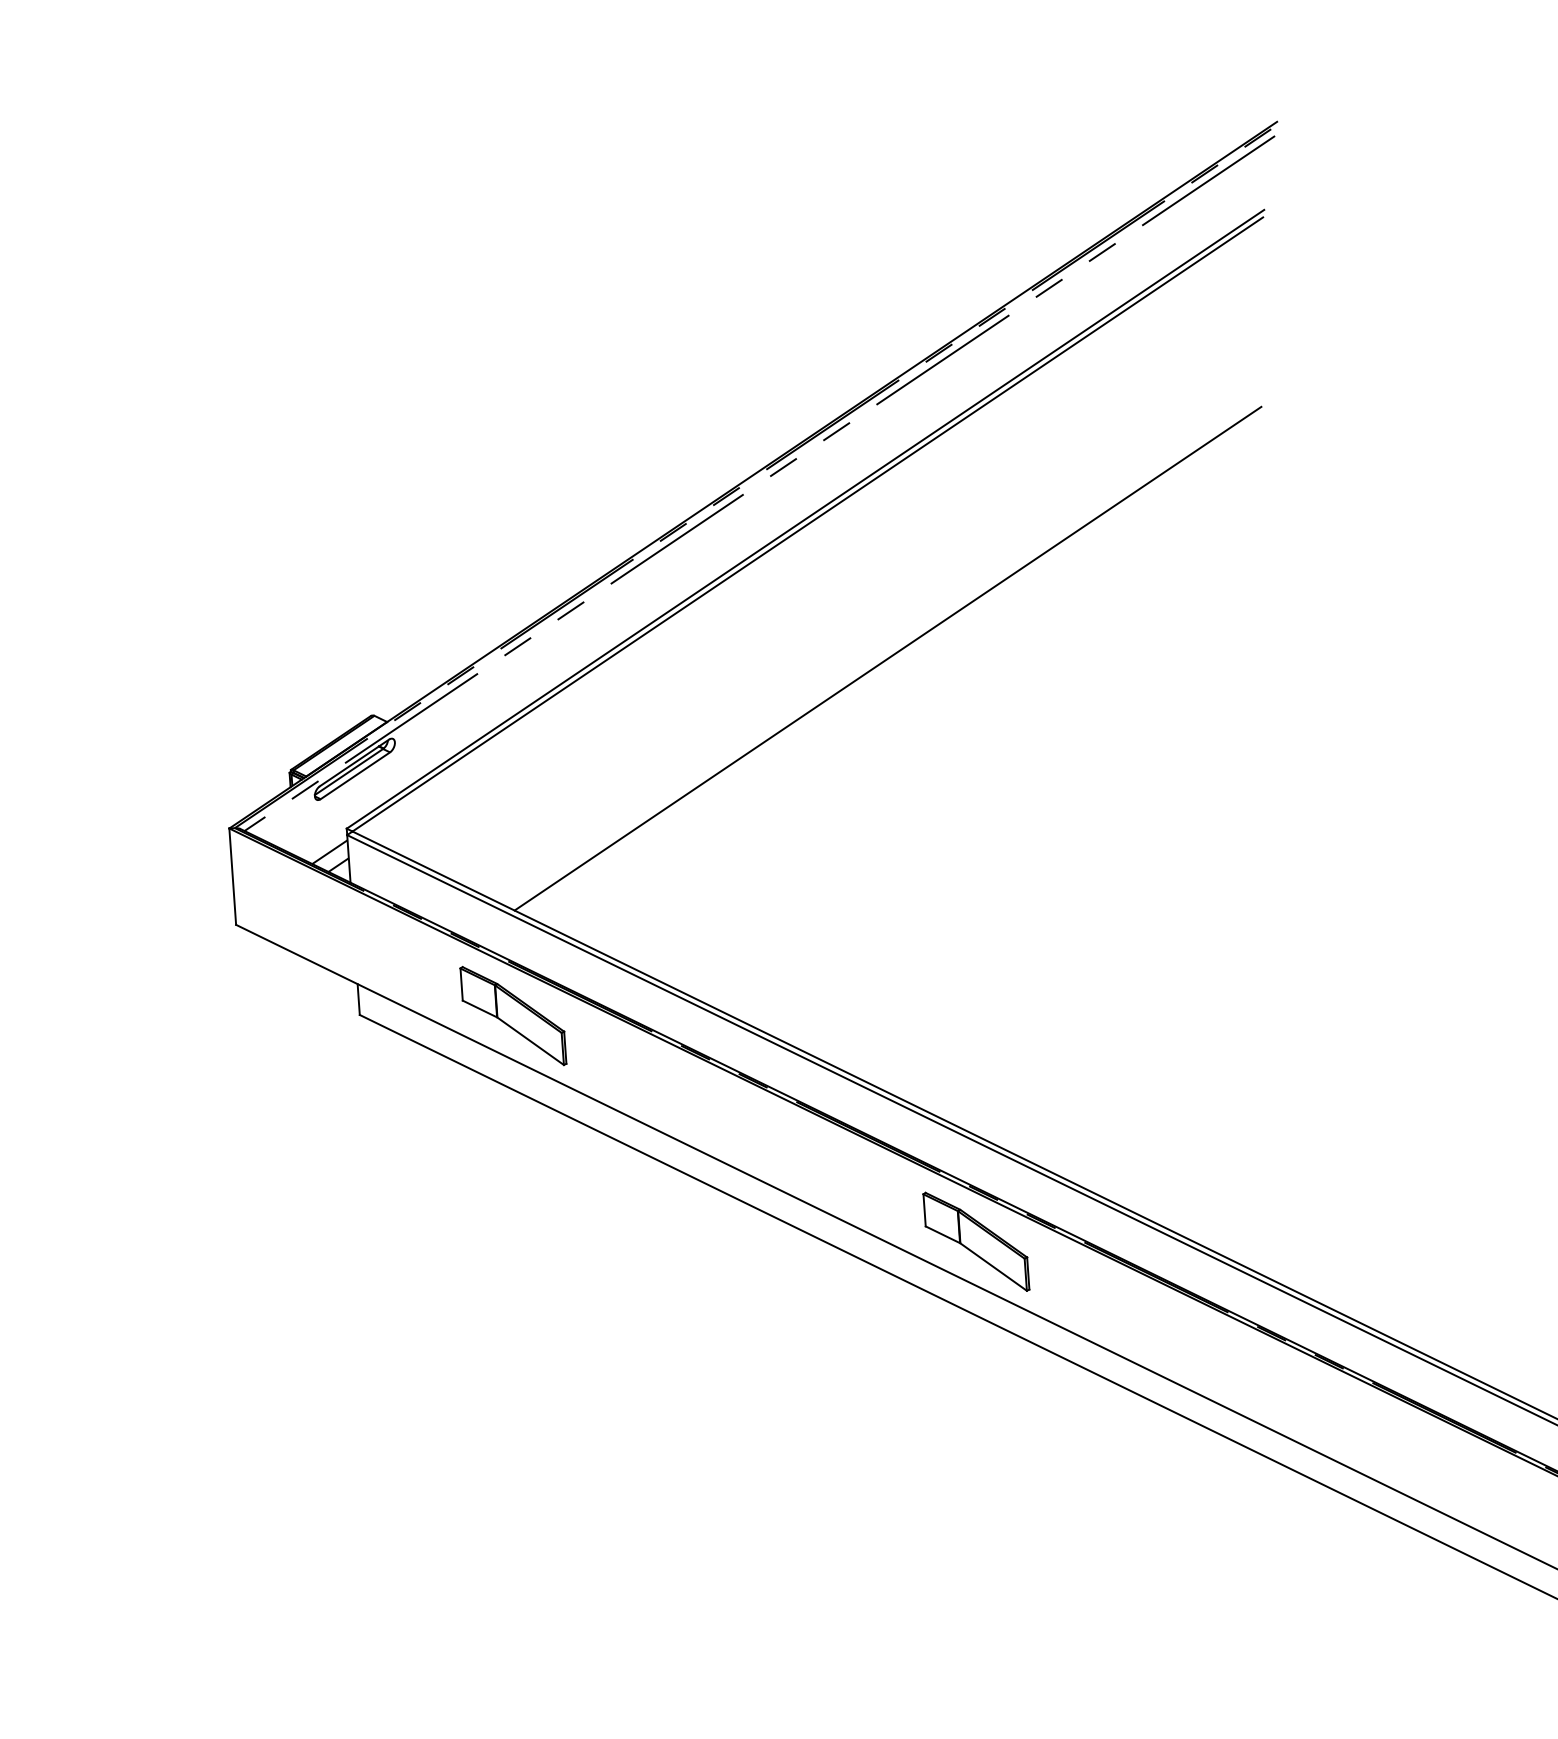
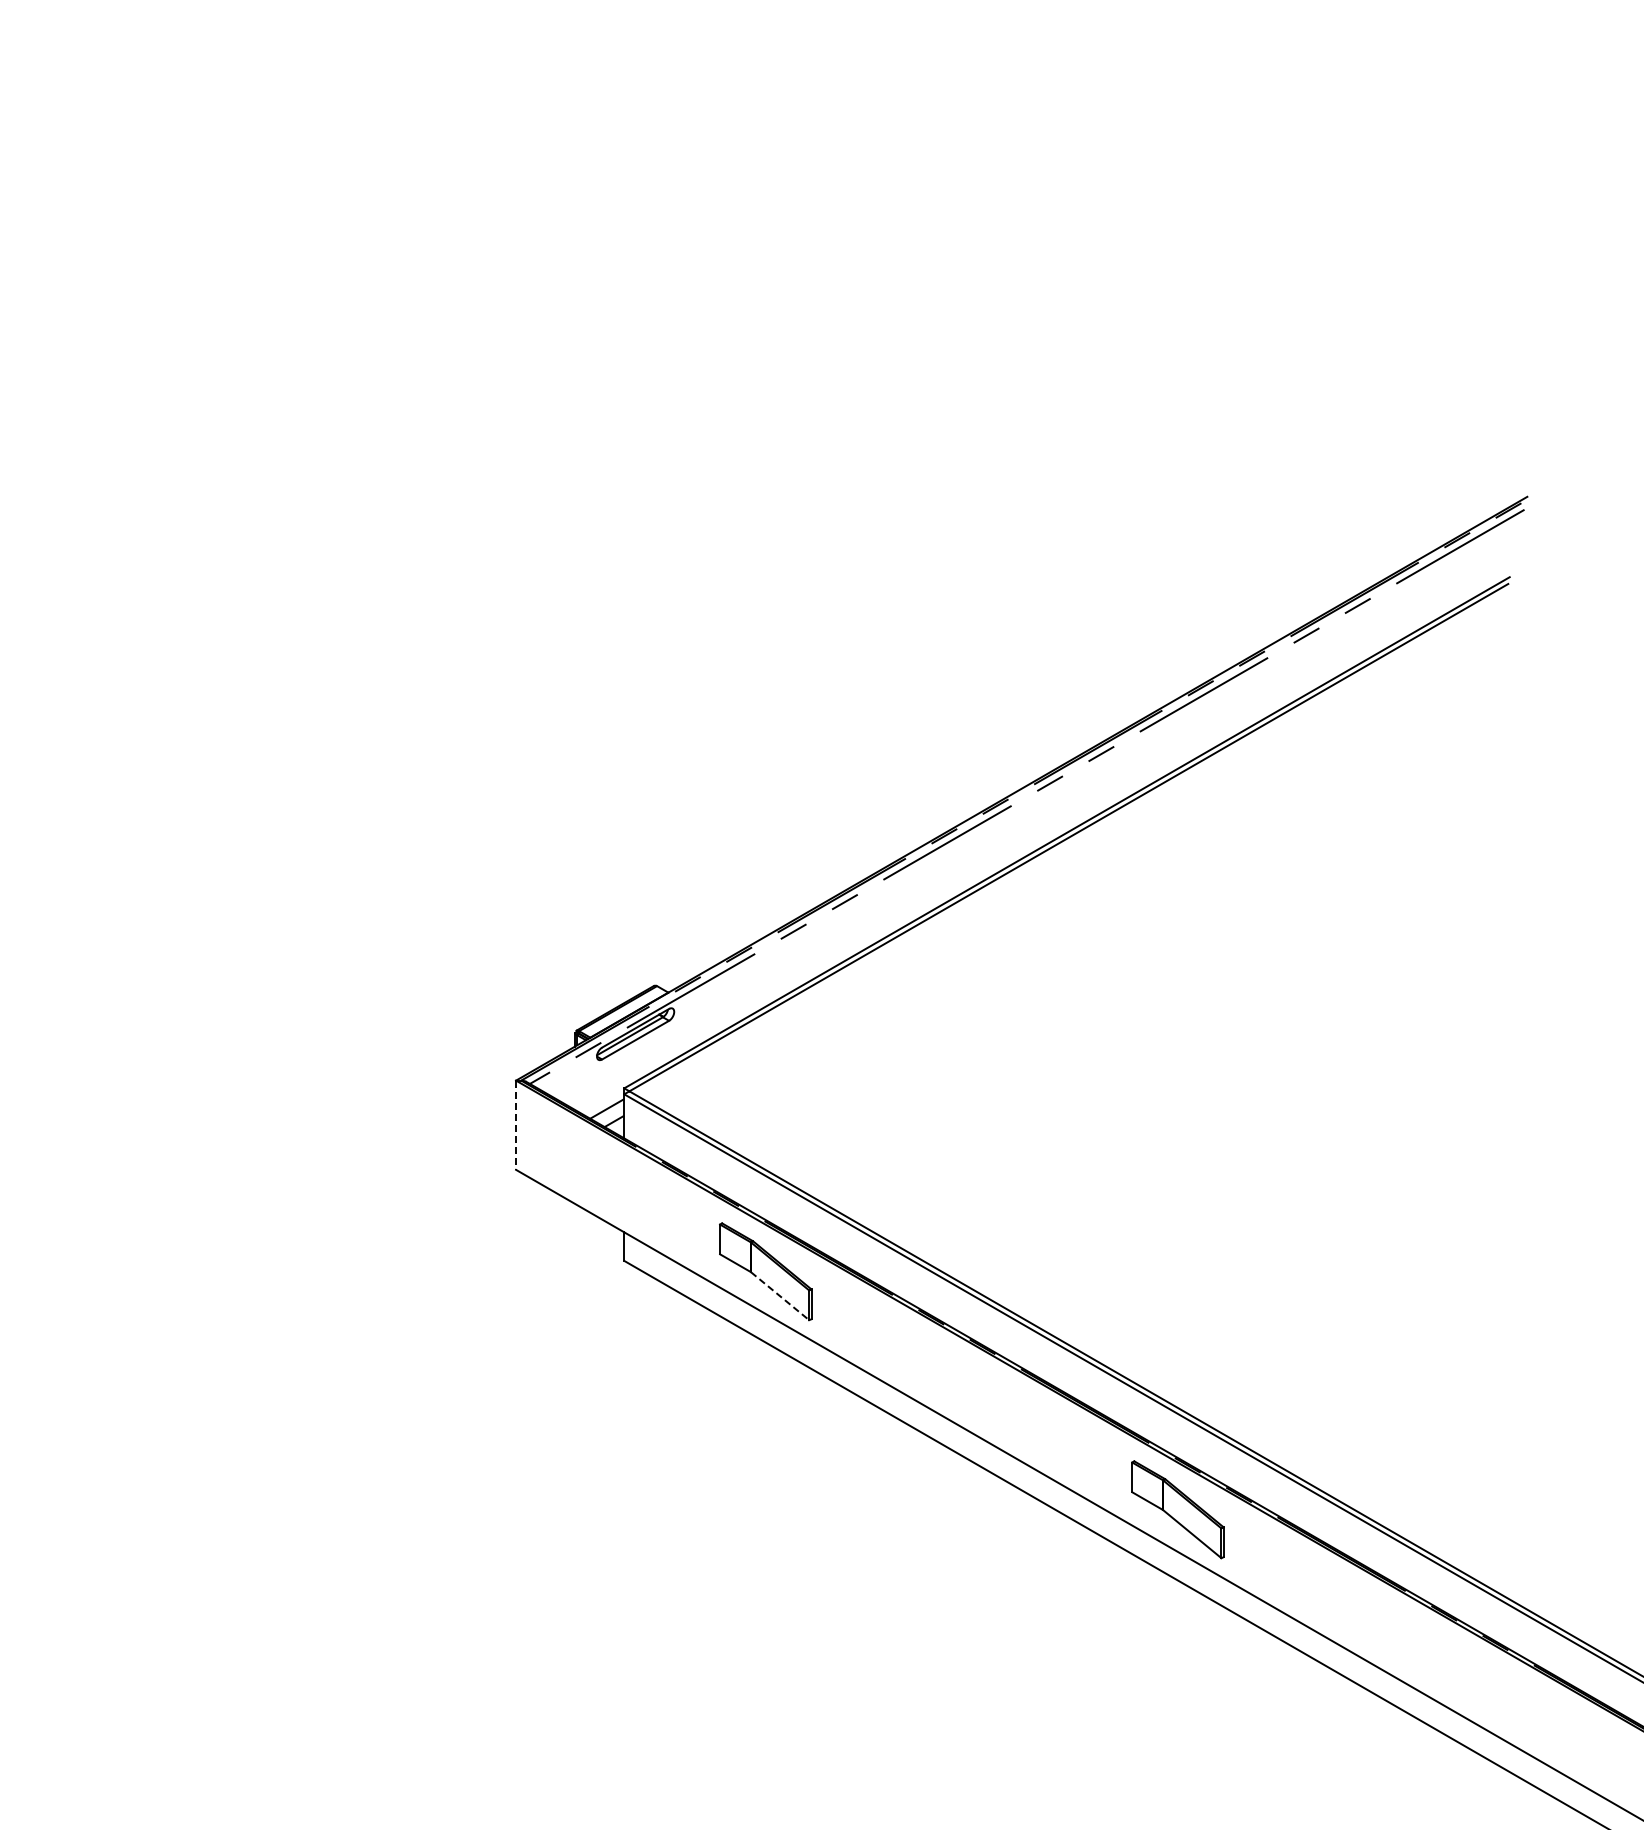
line: (887, 658) -> (1133, 966), removed
line: (233, 876) -> (516, 1125), solid -> dashed
line: (531, 1041) -> (780, 1296), solid -> dashed

